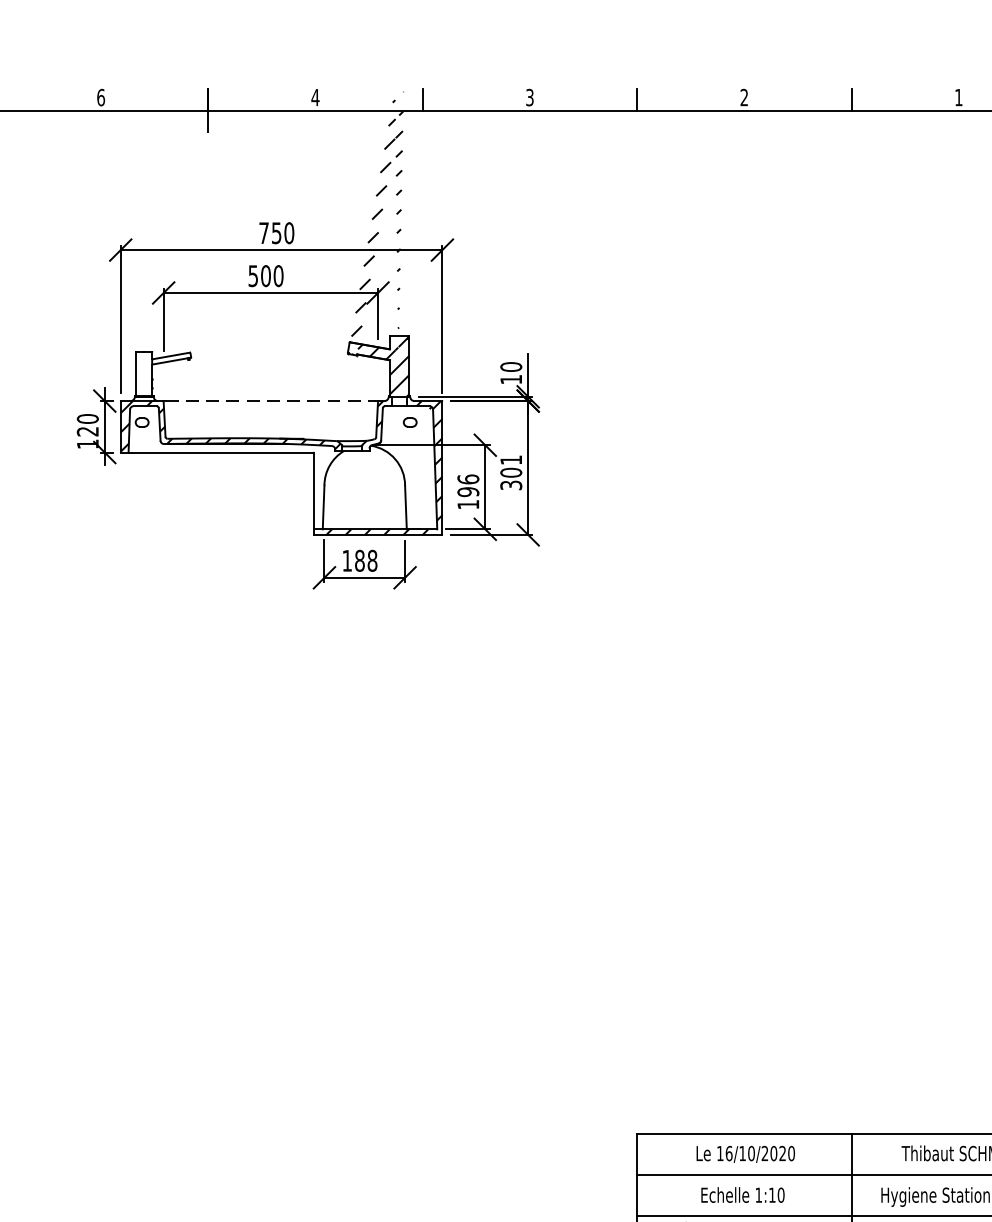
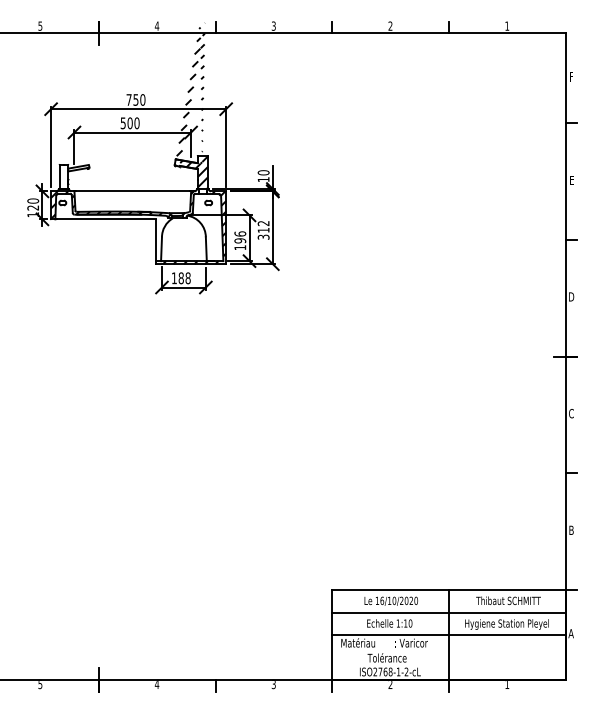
text: (101, 96) -> (40, 25), 6 -> 5
line: (272, 401) -> (133, 191), dashed -> solid
text: (510, 465) -> (263, 226), 301 -> 312

